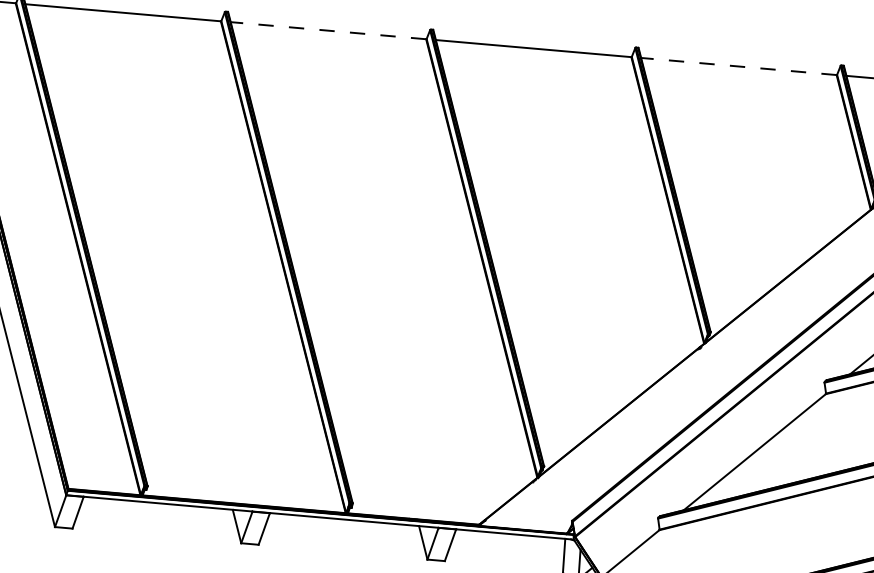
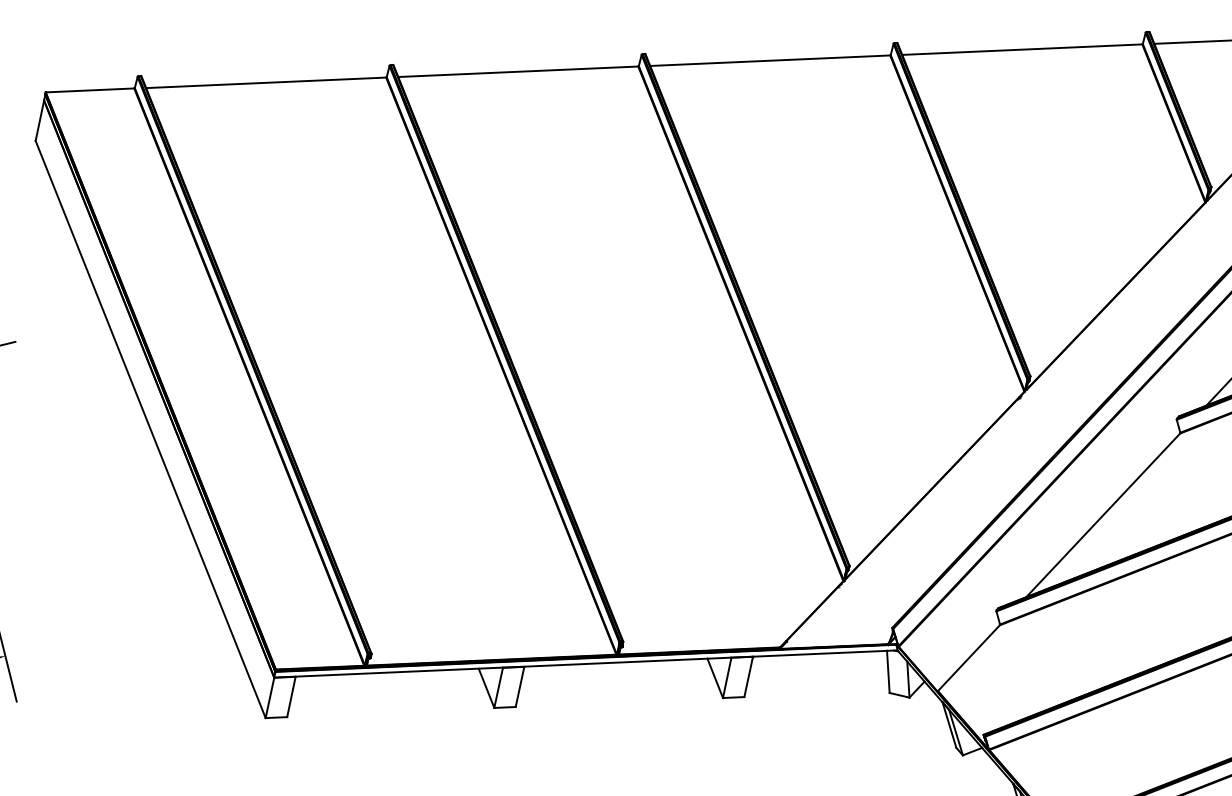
line: (327, 30) -> (517, 71), dashed -> solid
line: (738, 66) -> (1021, 49), dashed -> solid

